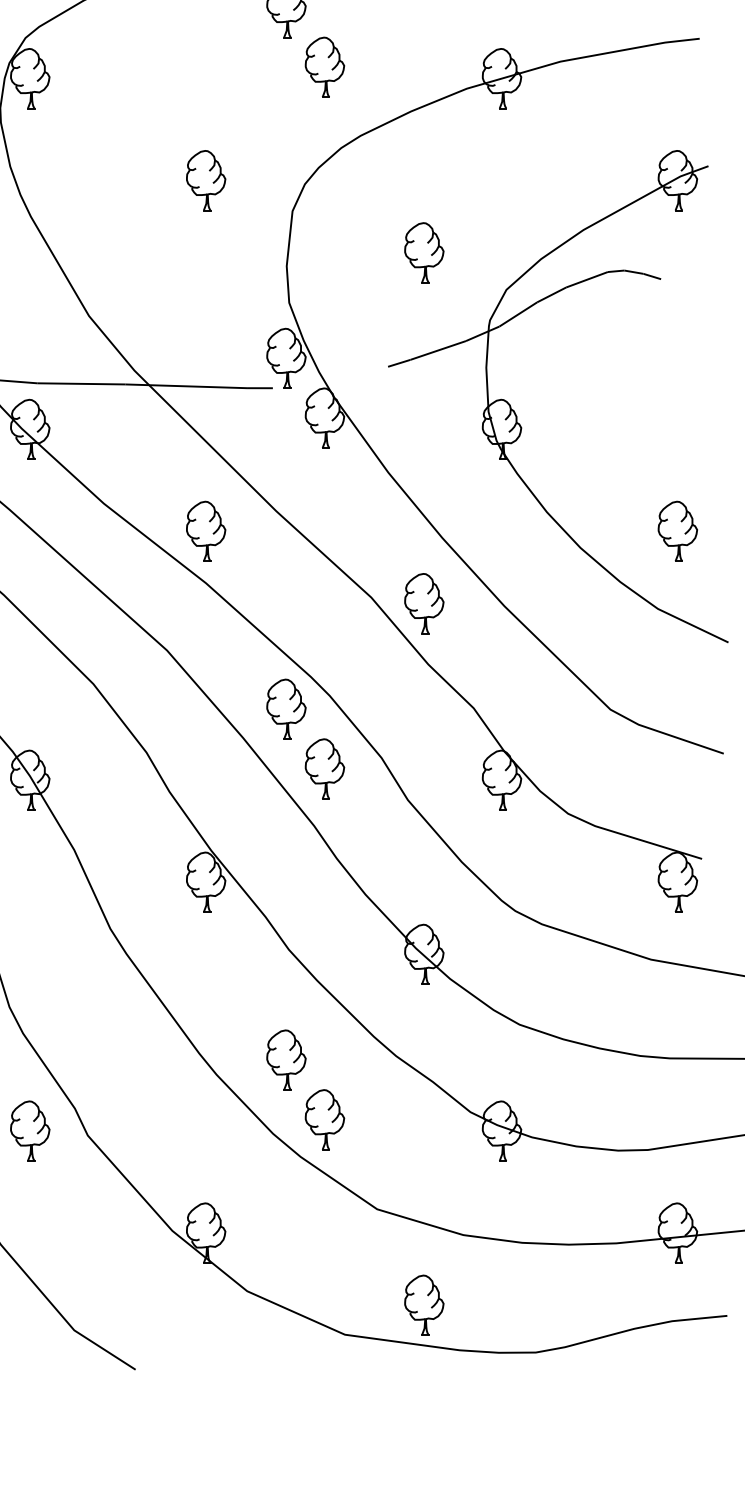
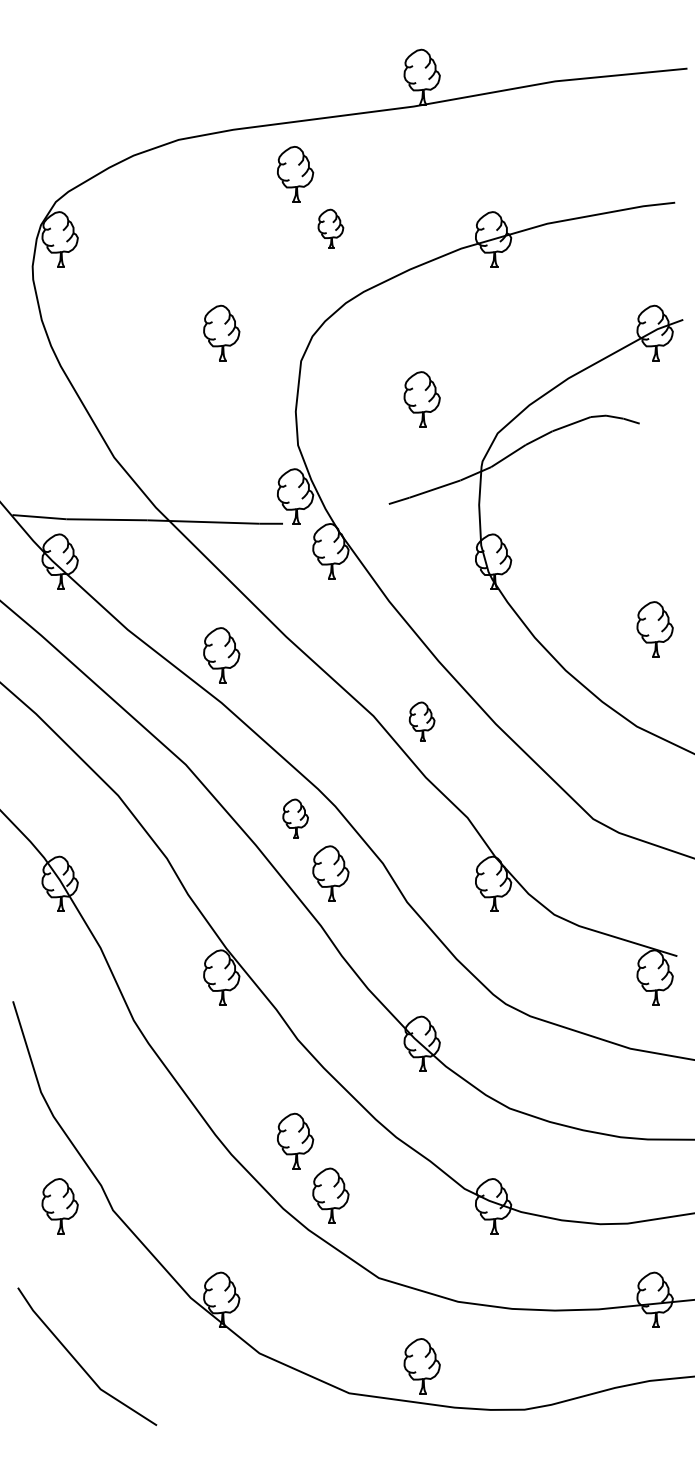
part: (324, 66) -> (330, 228), size x0.7
part: (677, 531) -> (654, 629), moved
part: (423, 603) -> (421, 721), size x0.7
part: (286, 709) -> (295, 818), size x0.7

